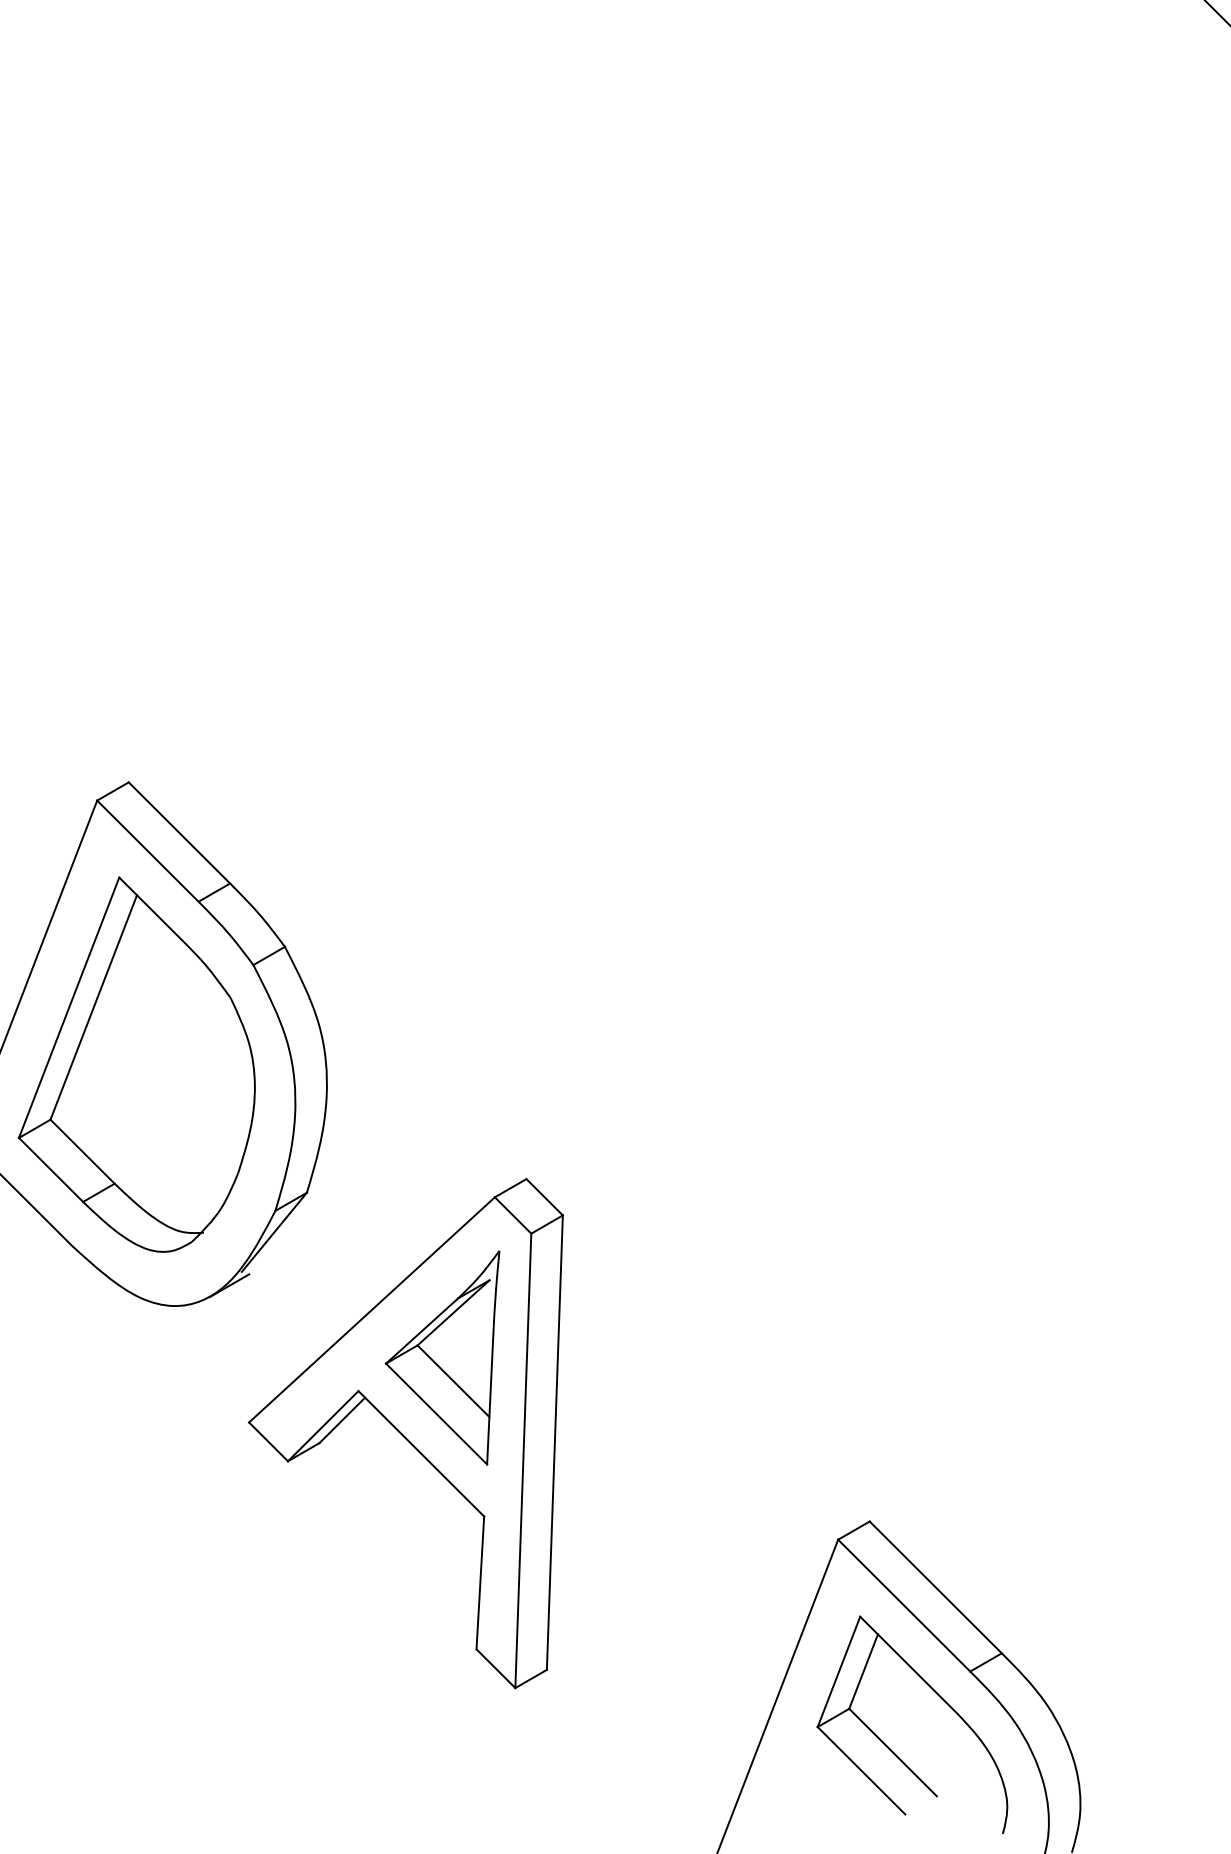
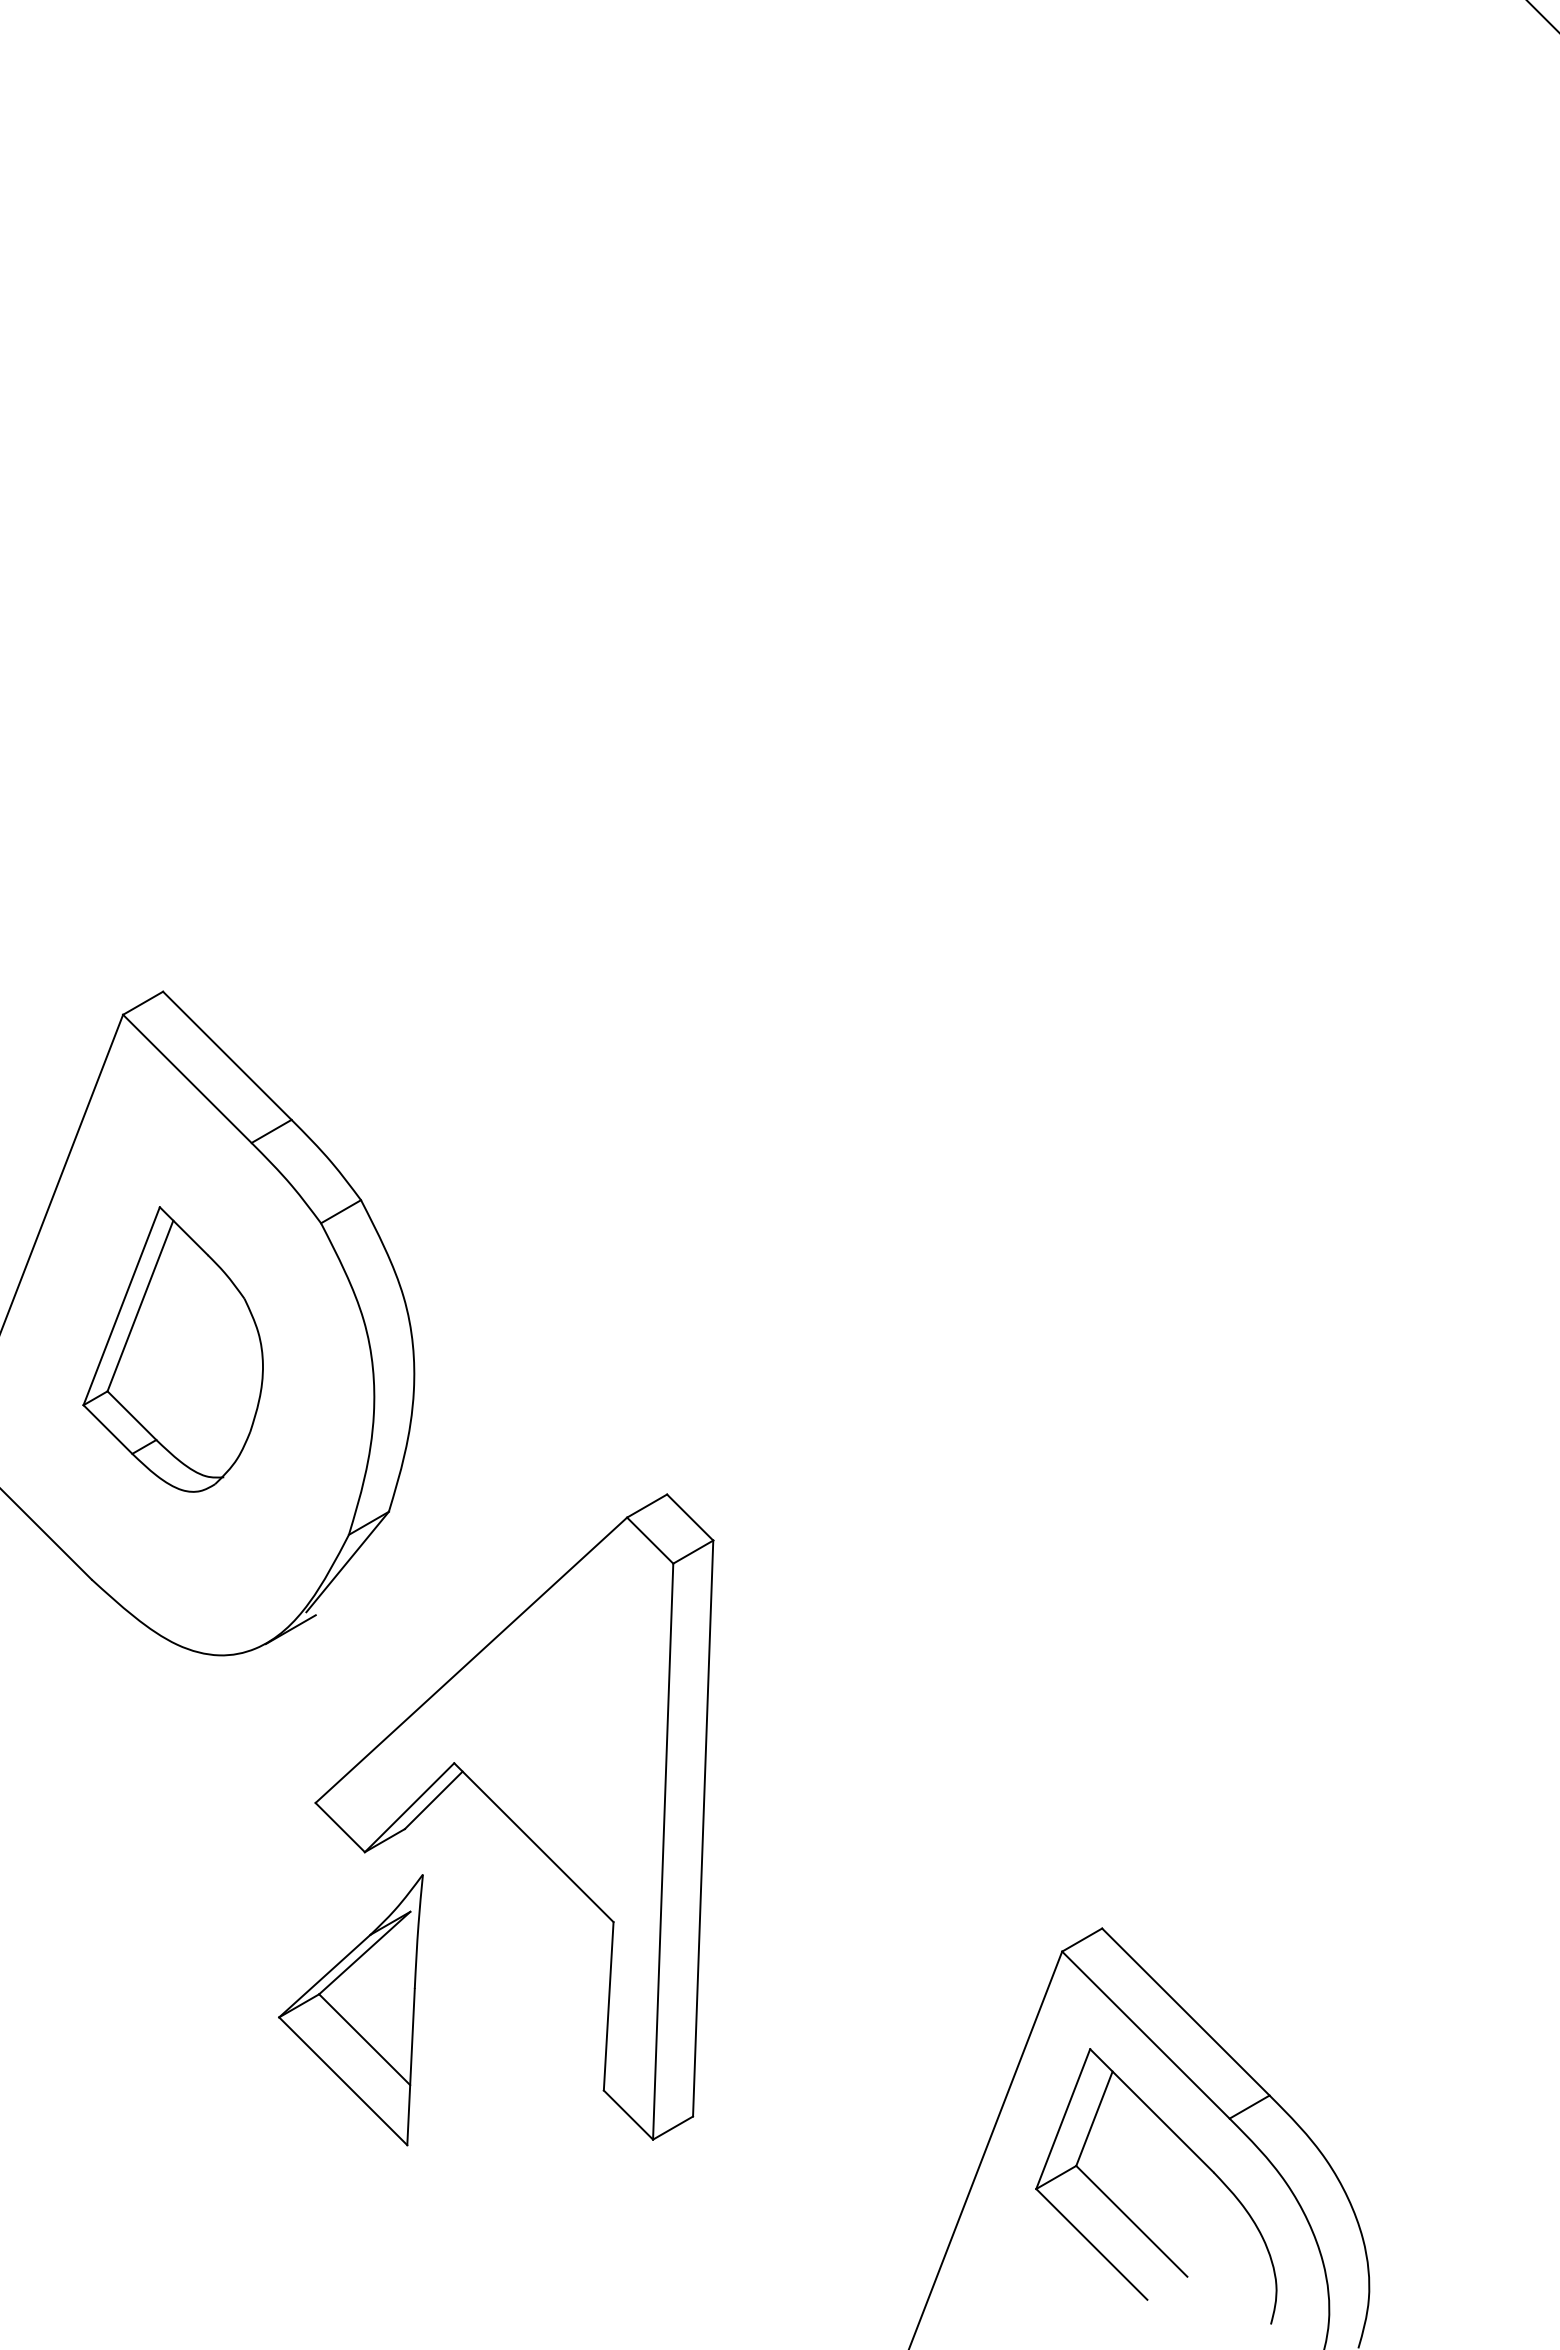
part: (136, 1064) -> (172, 1349), size x0.6
part: (442, 1358) -> (350, 2010), moved

